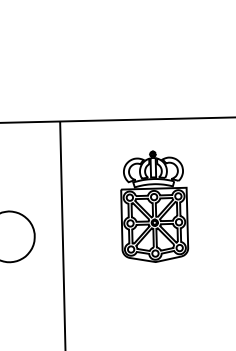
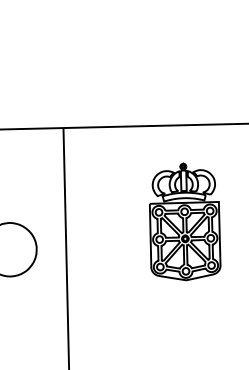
part: (154, 206) -> (185, 221), moved

